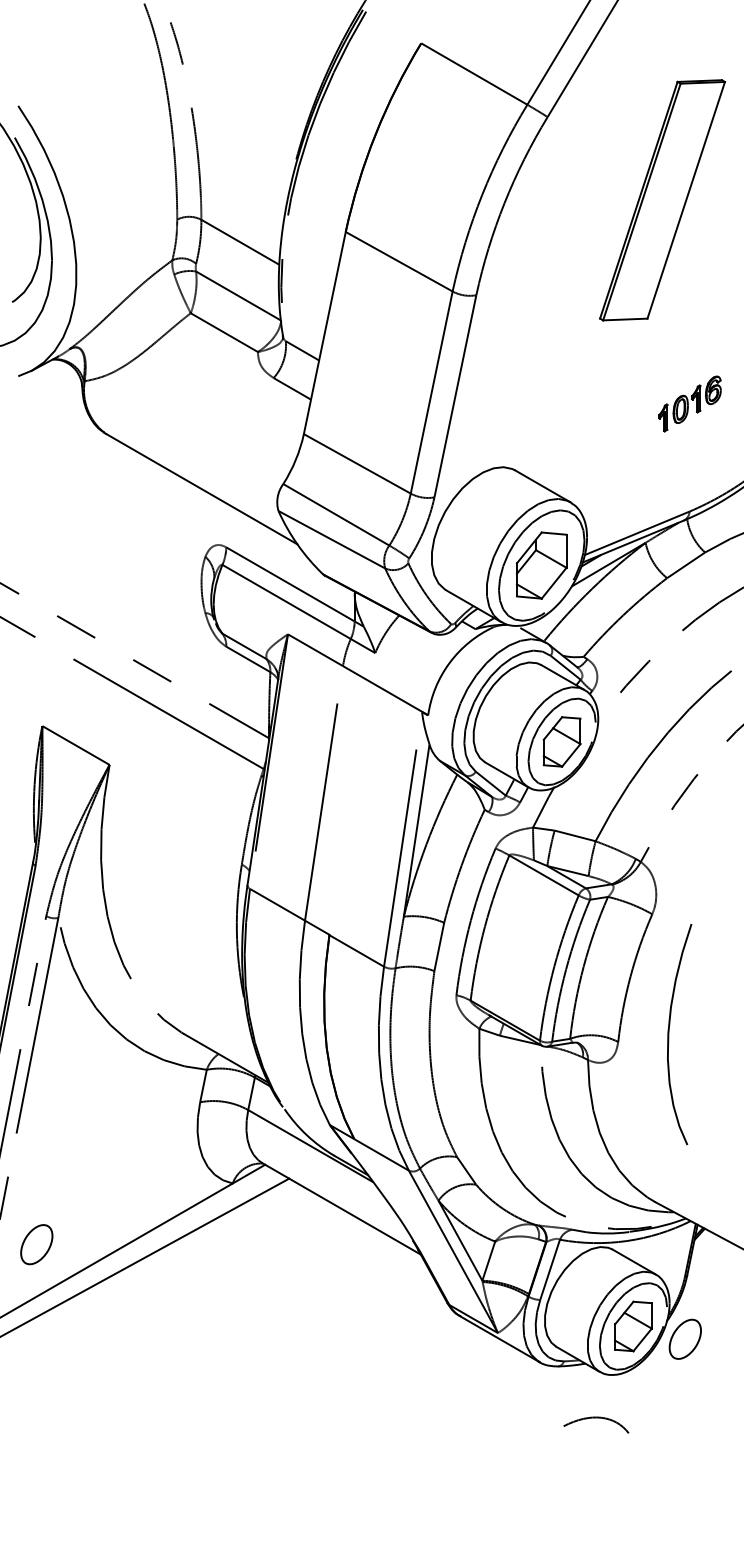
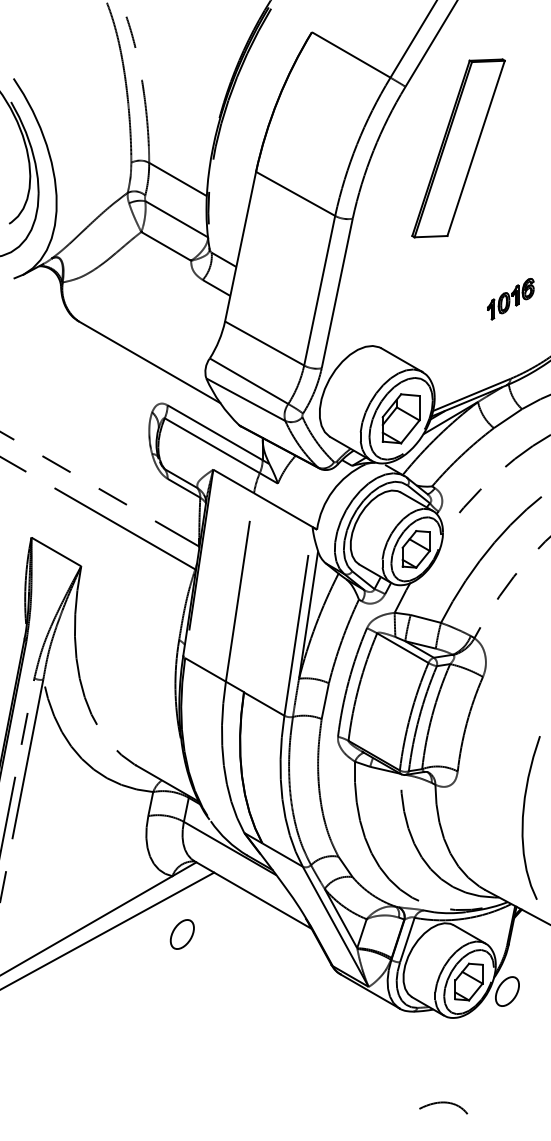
part: (662, 200) -> (458, 148), moved
curve: (669, 1033) -> (523, 817), moved
part: (35, 1244) -> (181, 934), moved
curve: (596, 1418) -> (443, 1103), moved

